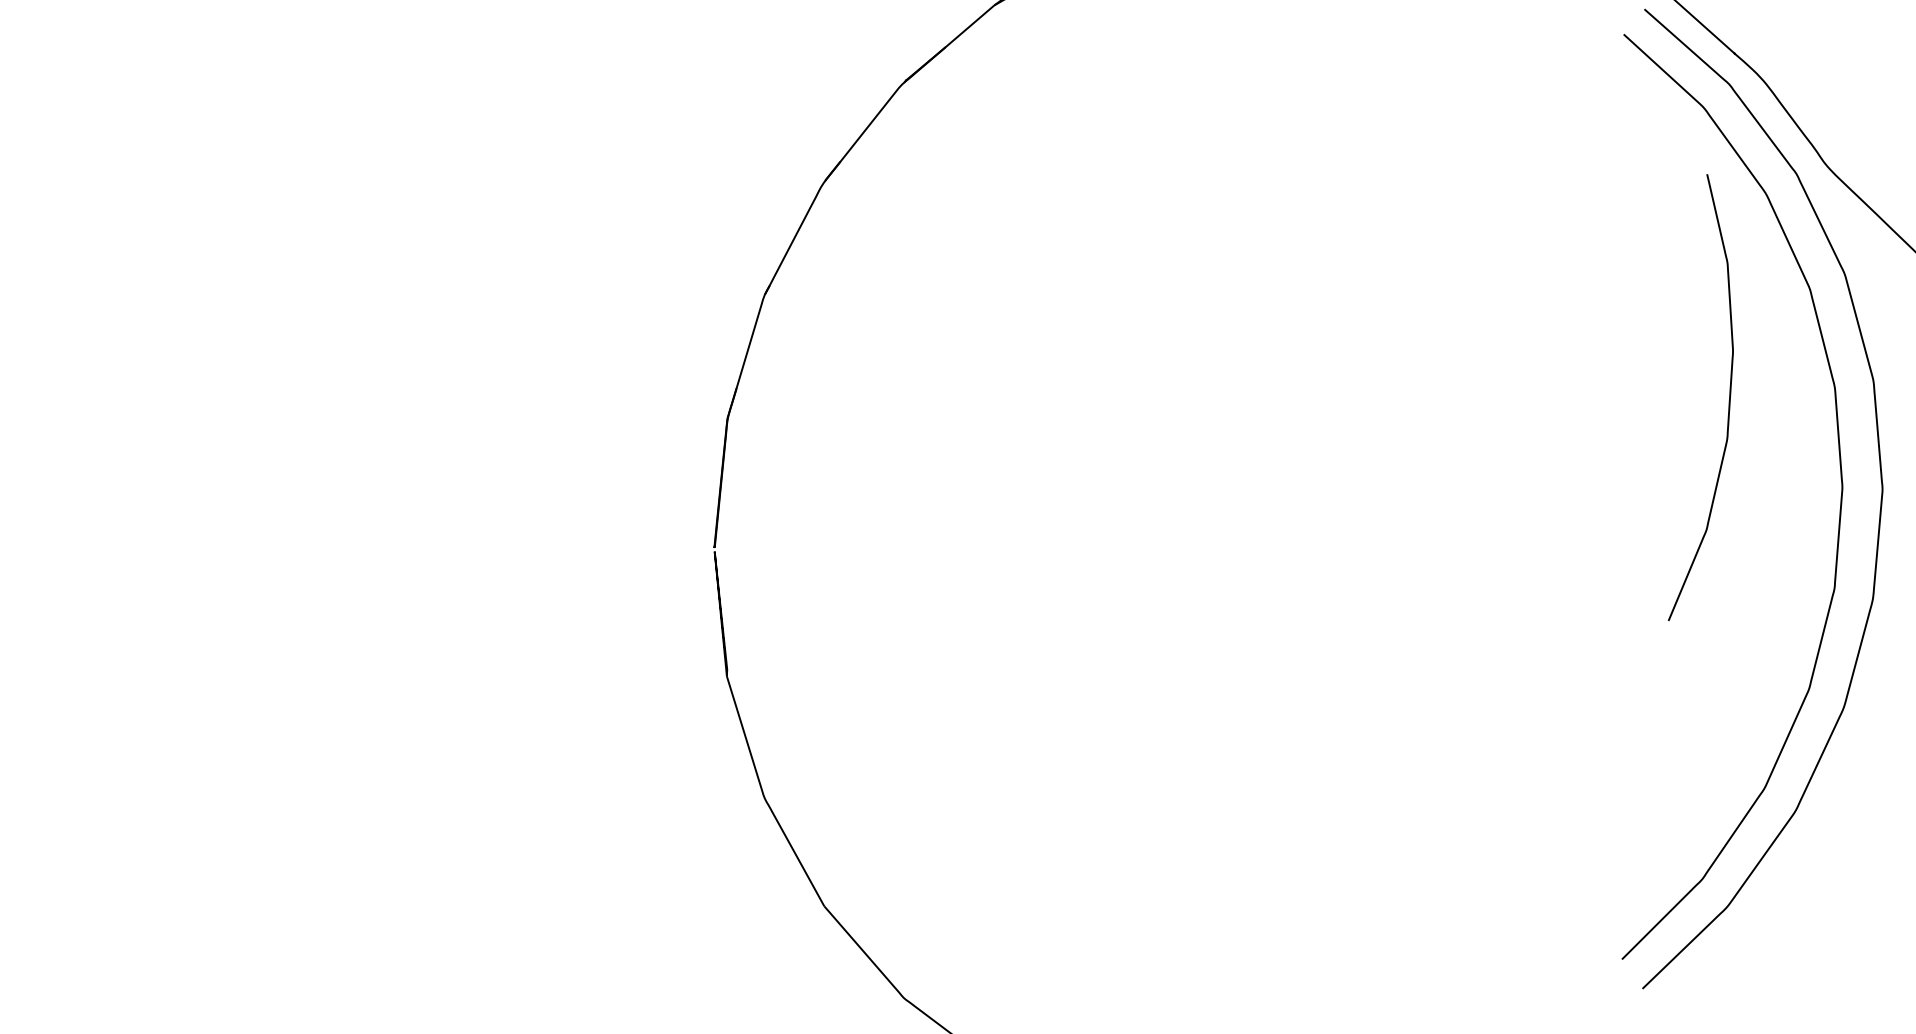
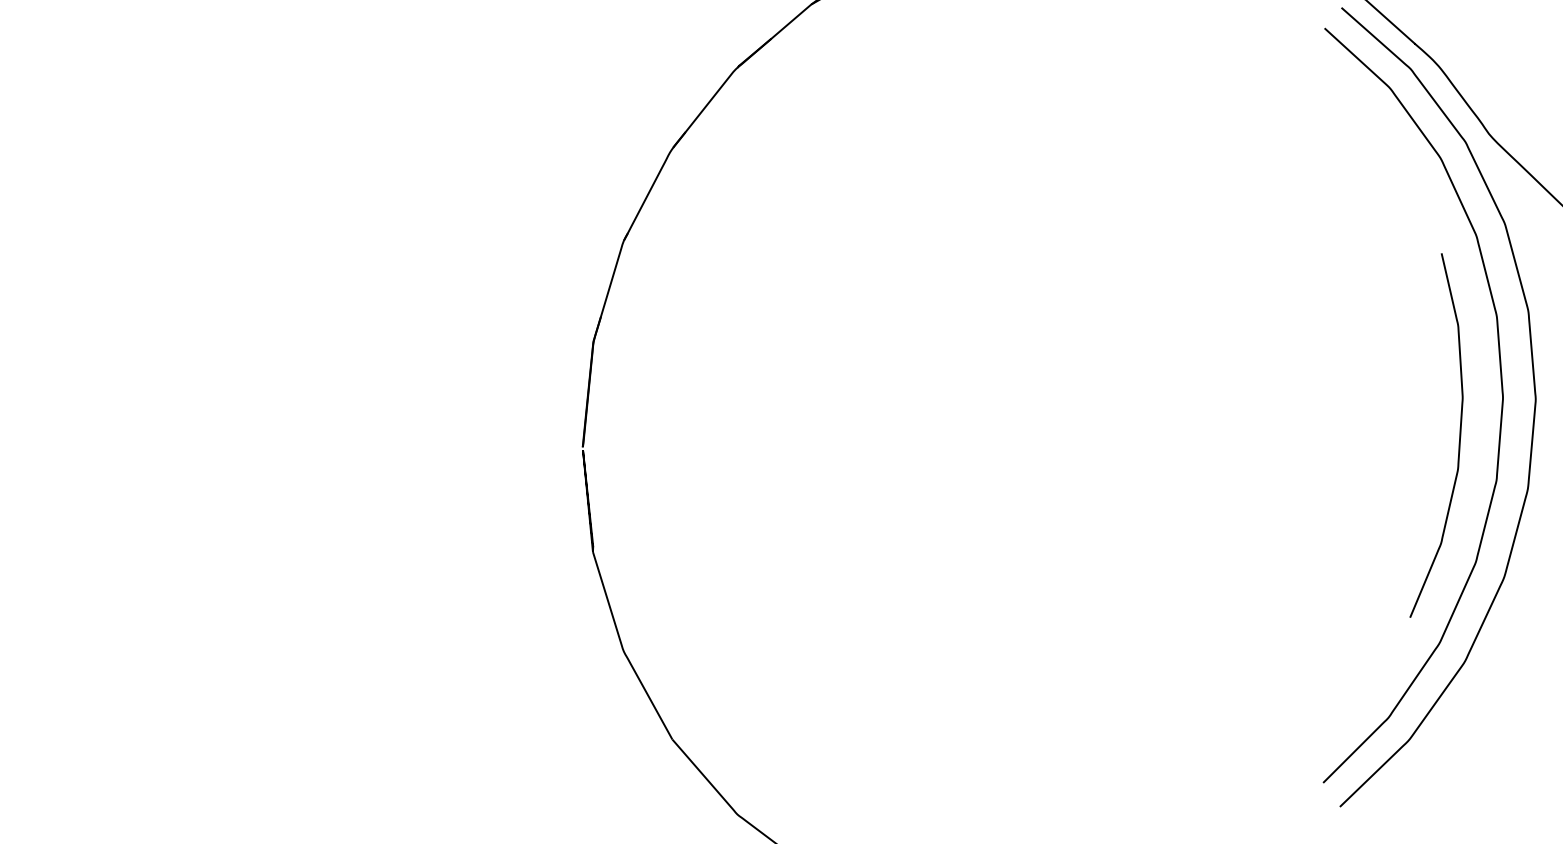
curve: (1728, 401) -> (1459, 438), moved

